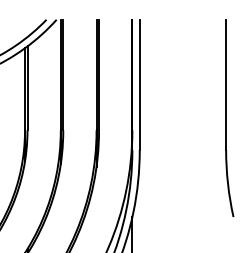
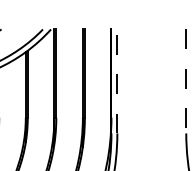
line: (139, 84) -> (117, 81), solid -> dashed
line: (226, 85) -> (186, 81), solid -> dashed

